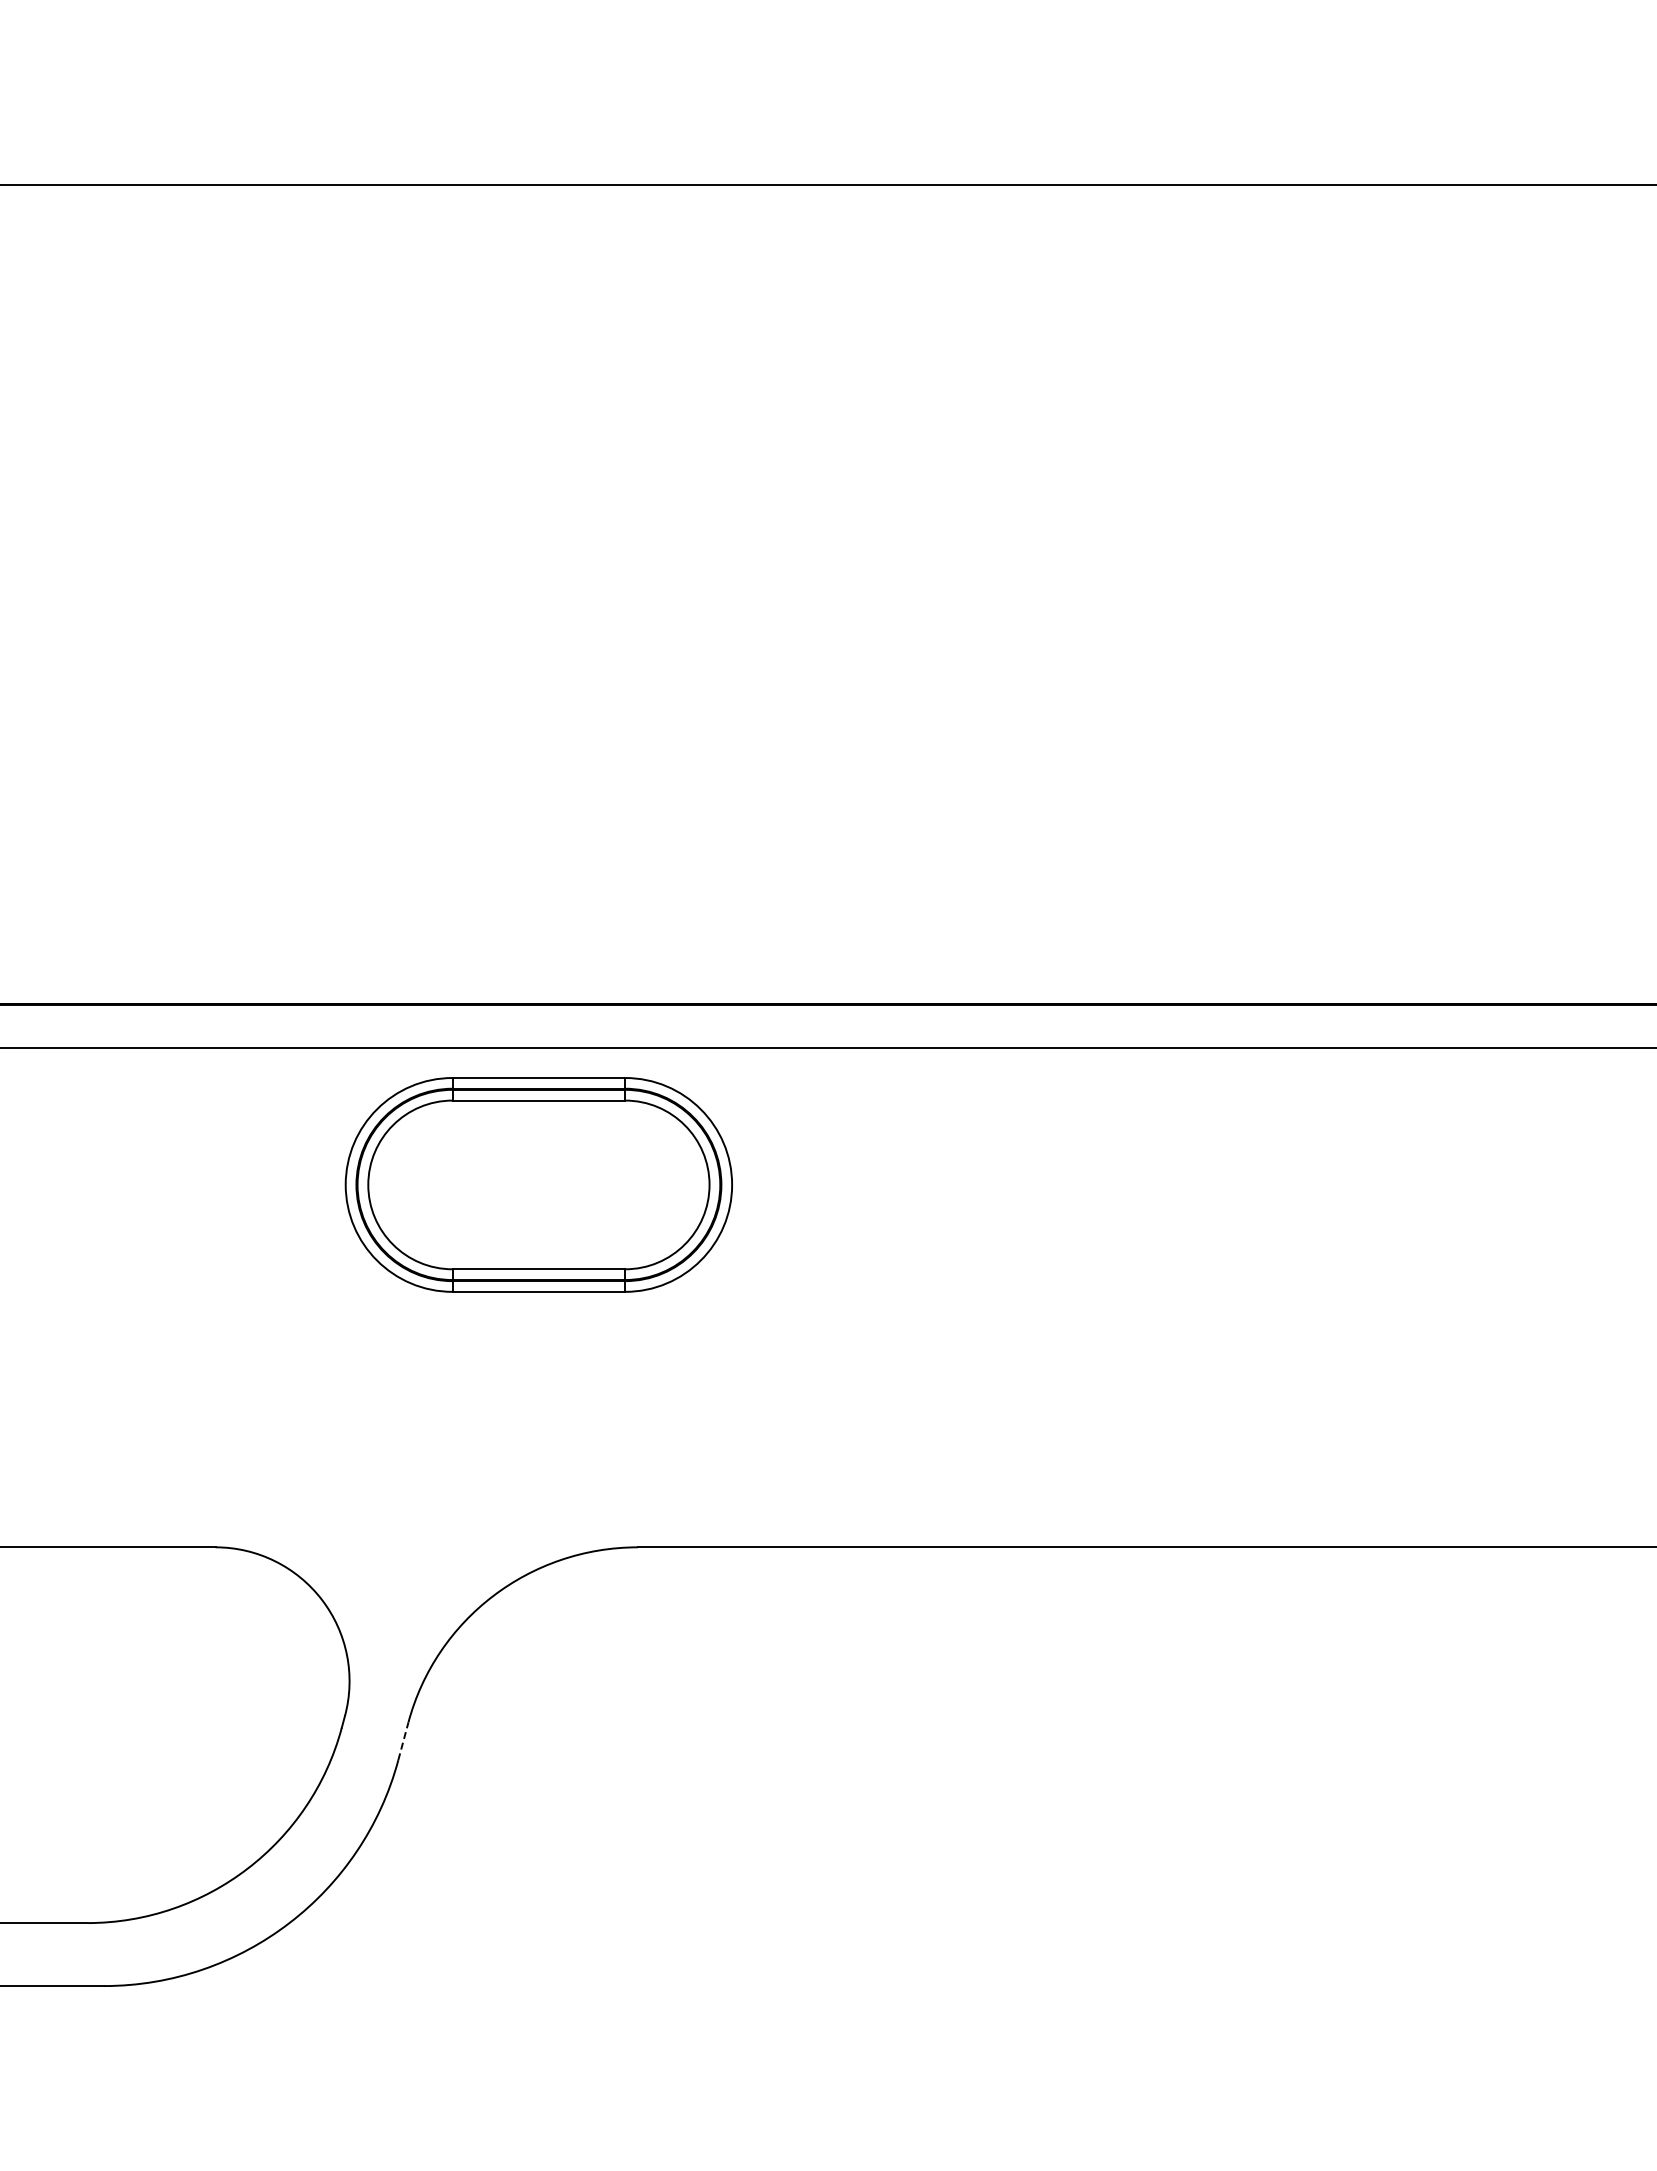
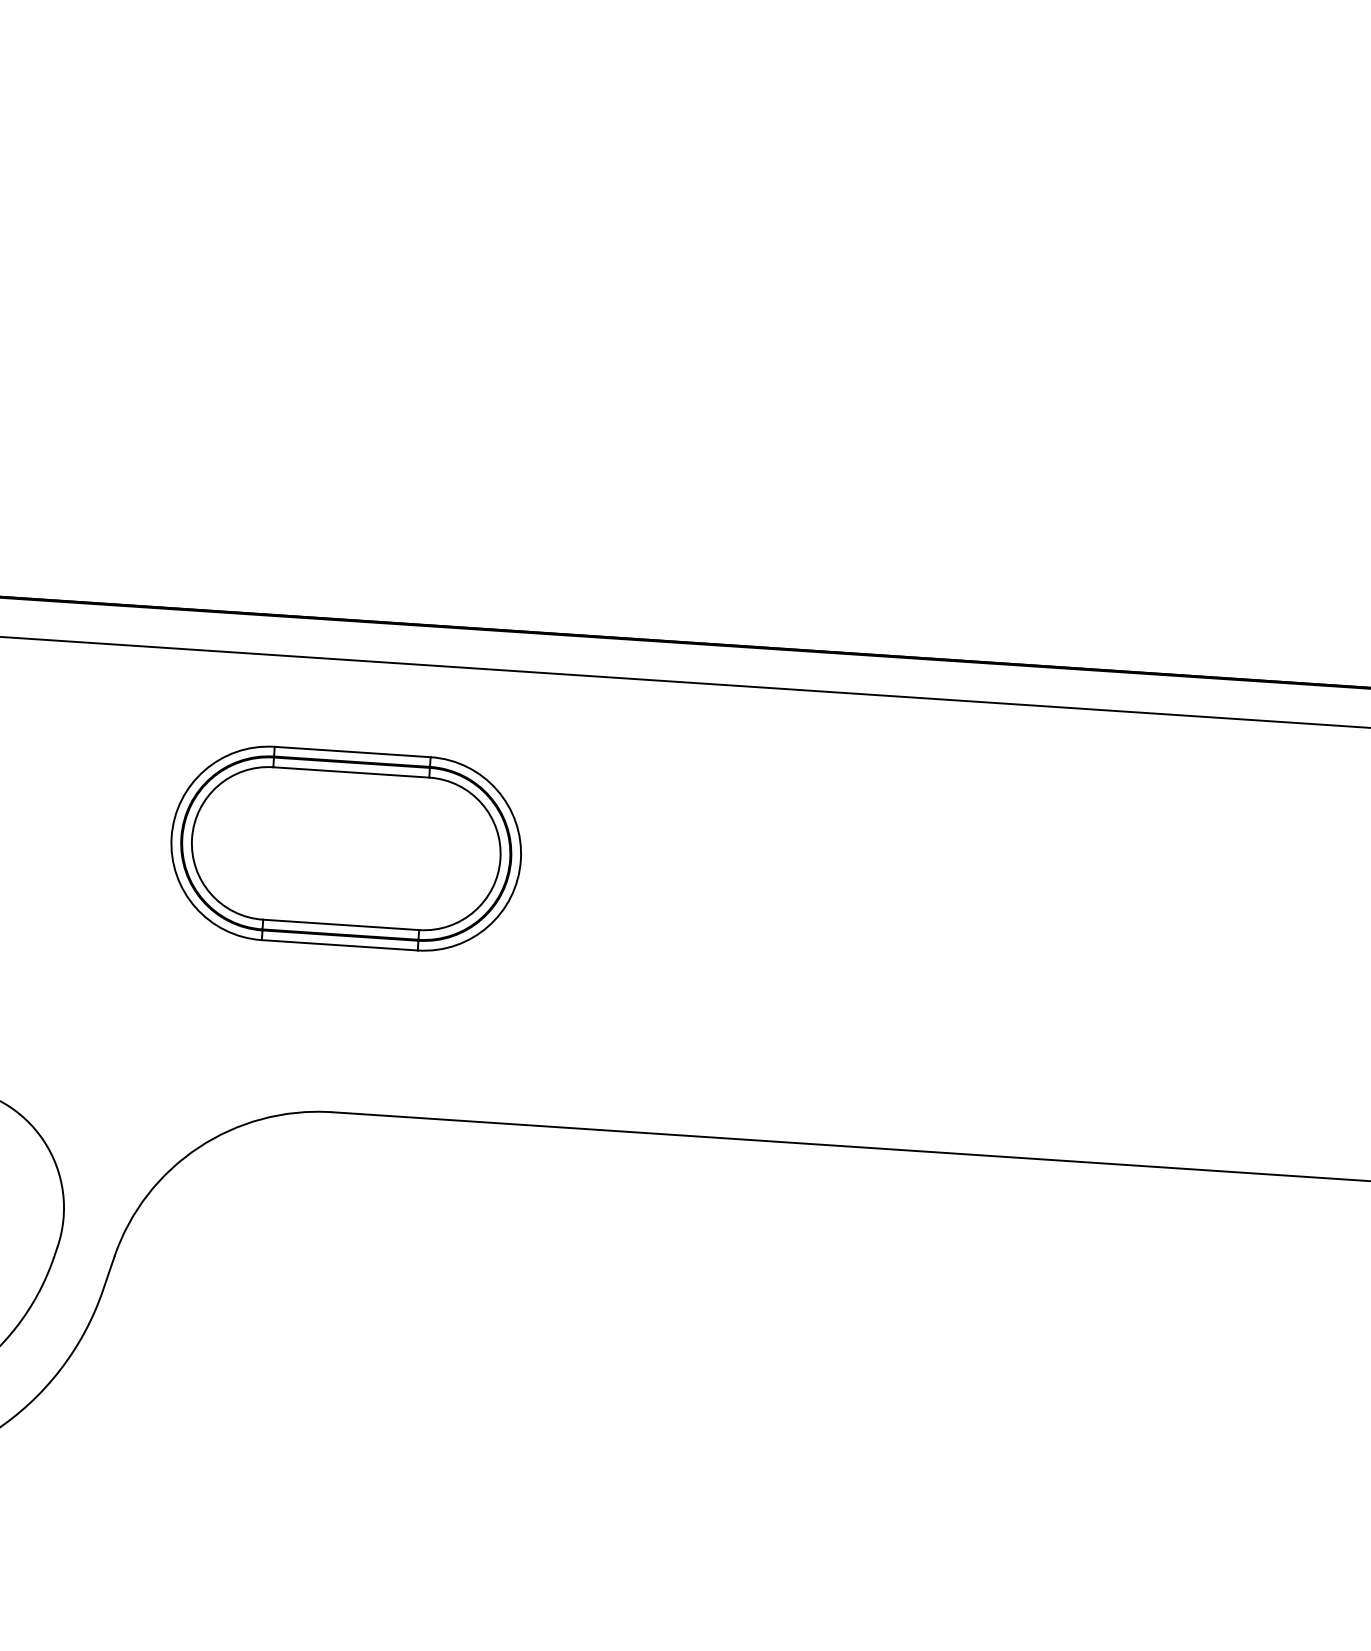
part: (538, 1184) -> (345, 848), moved
line: (403, 1741) -> (108, 1273), dashed -> solid

